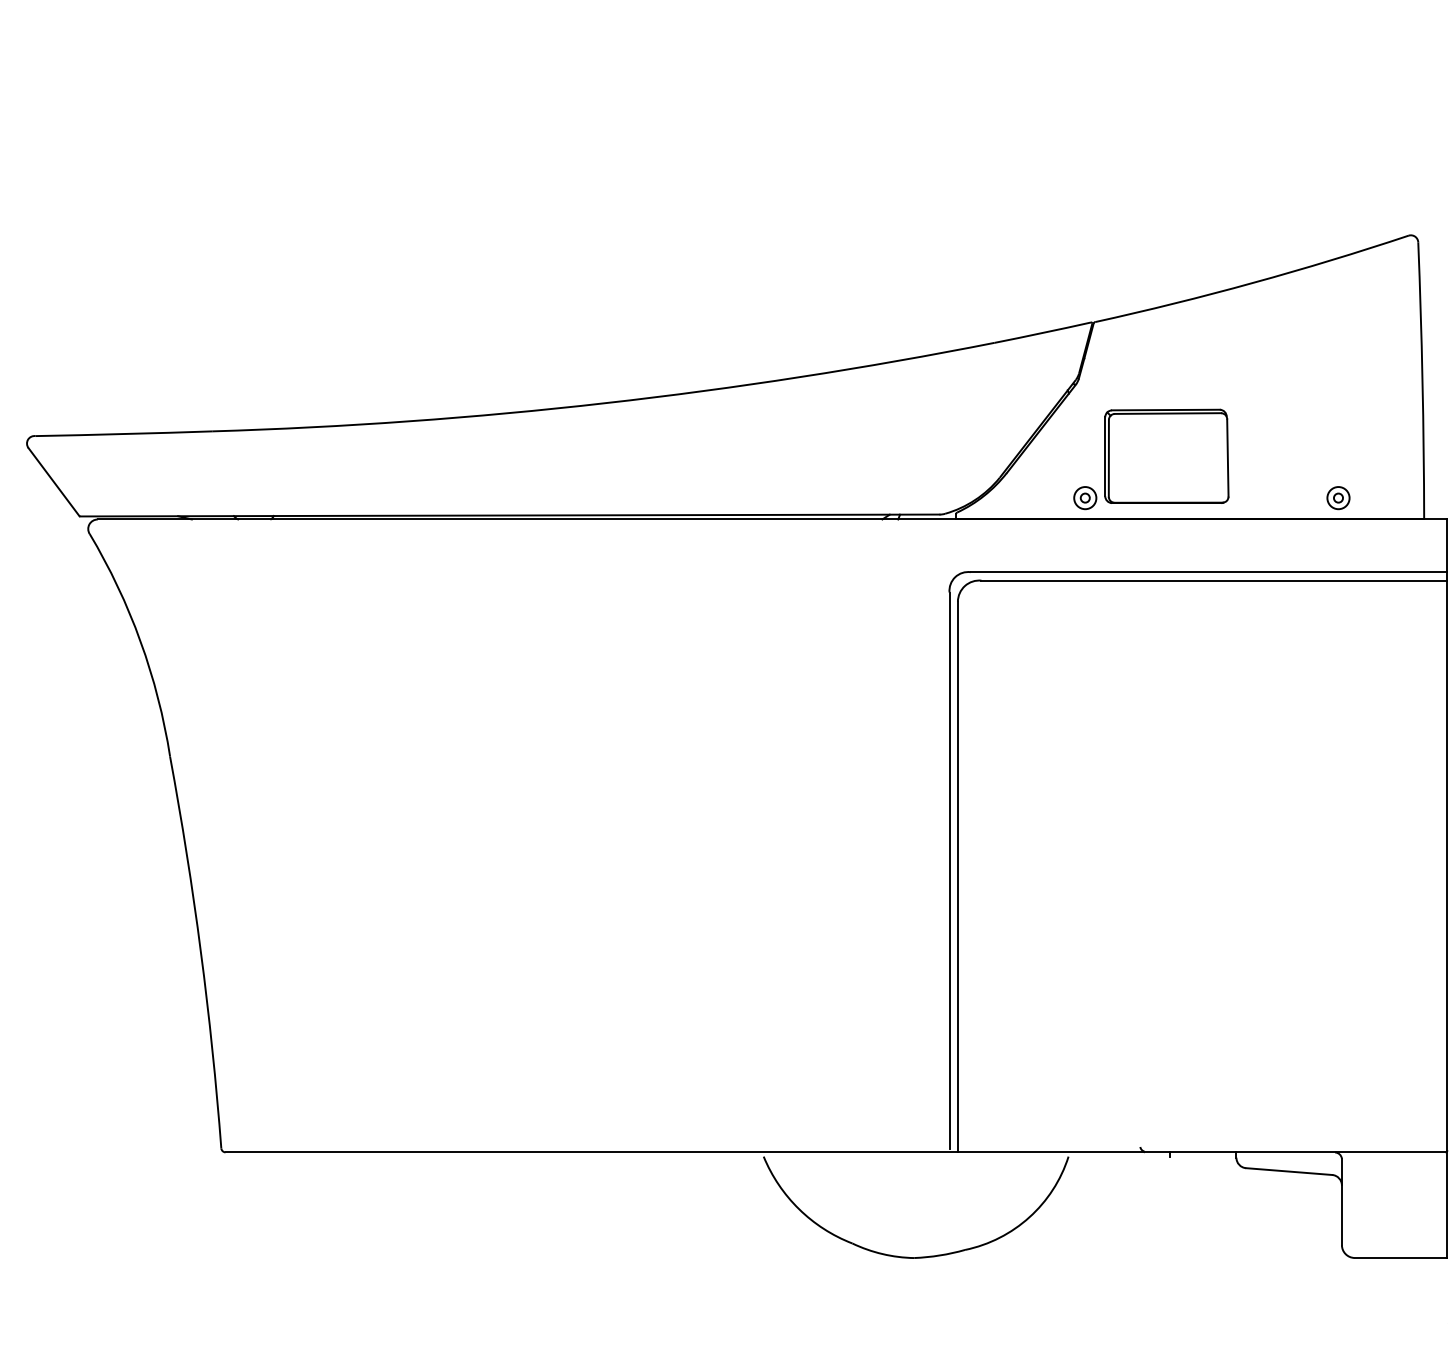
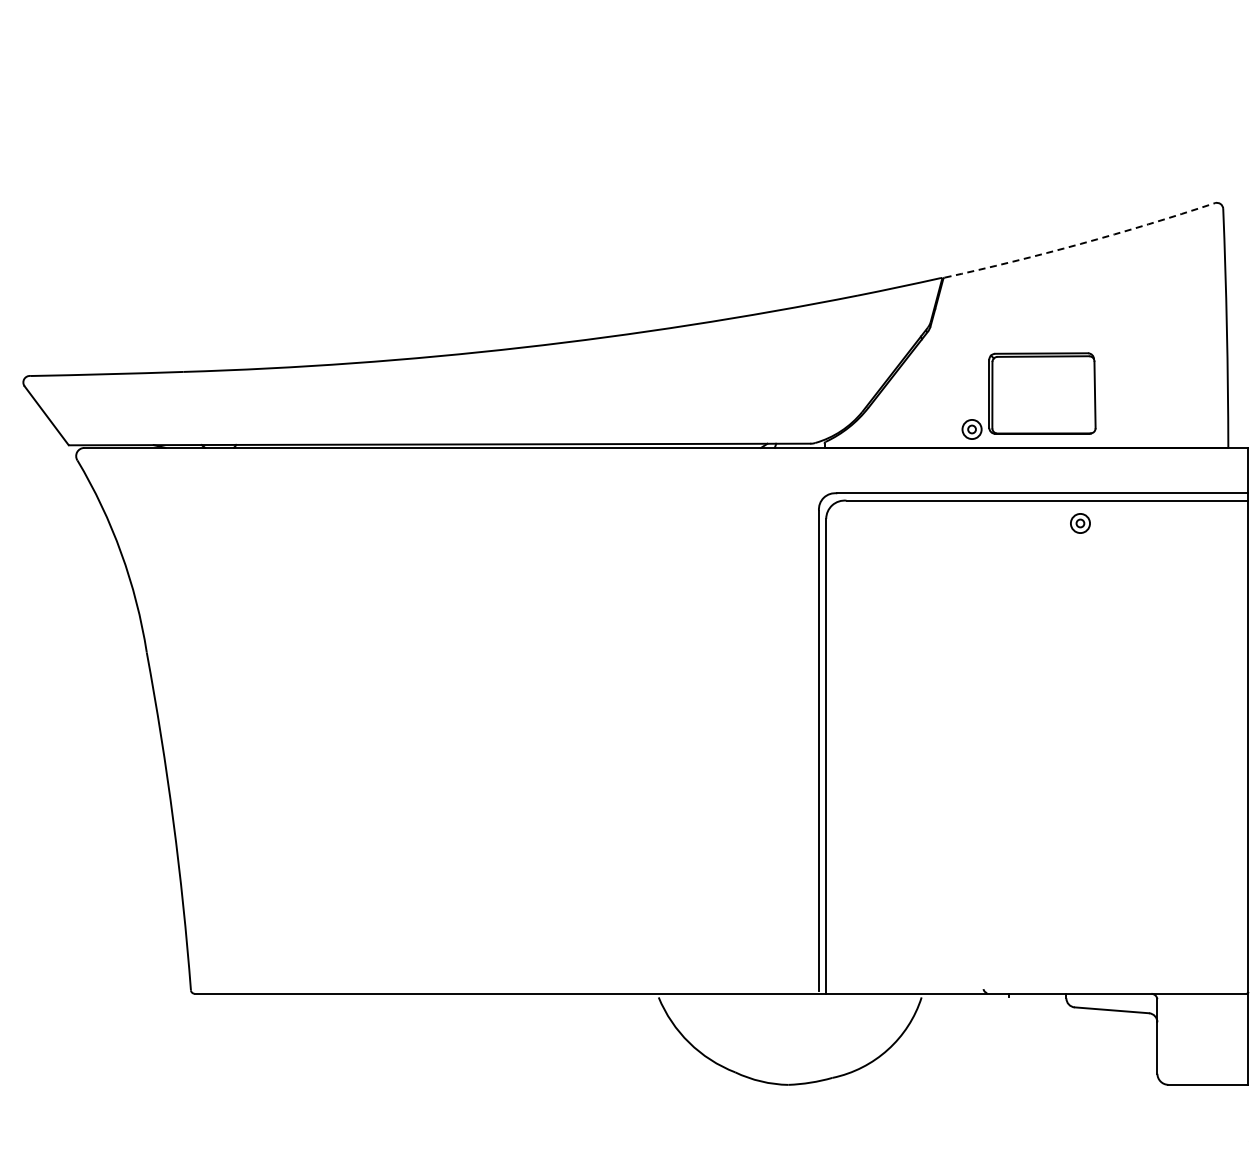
arc: (1252, 282) -> (1080, 243), solid -> dashed
part: (1150, 458) -> (1028, 395), moved
part: (1338, 498) -> (1080, 523), moved

